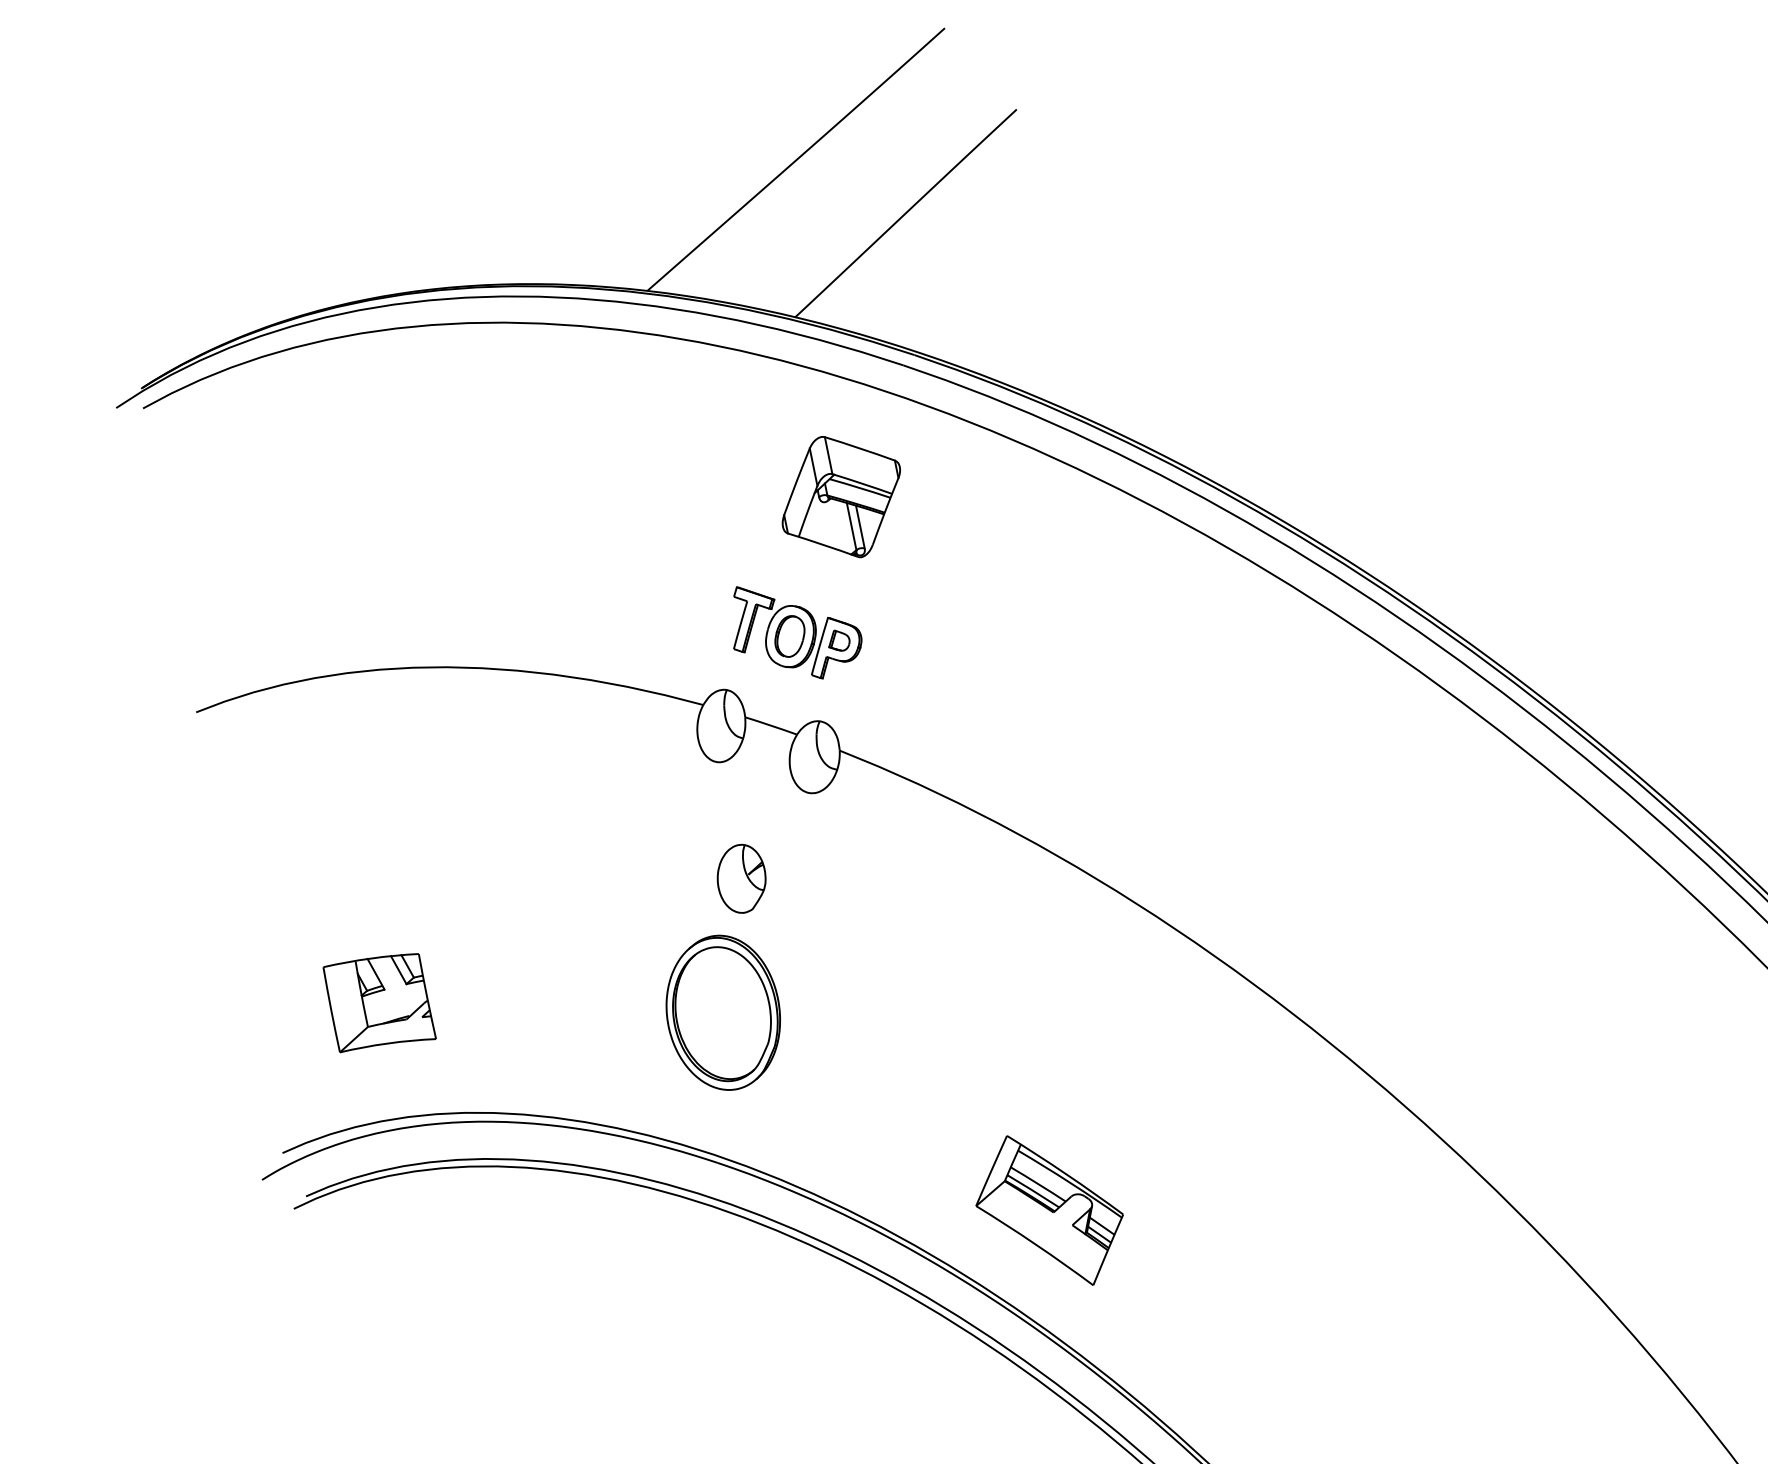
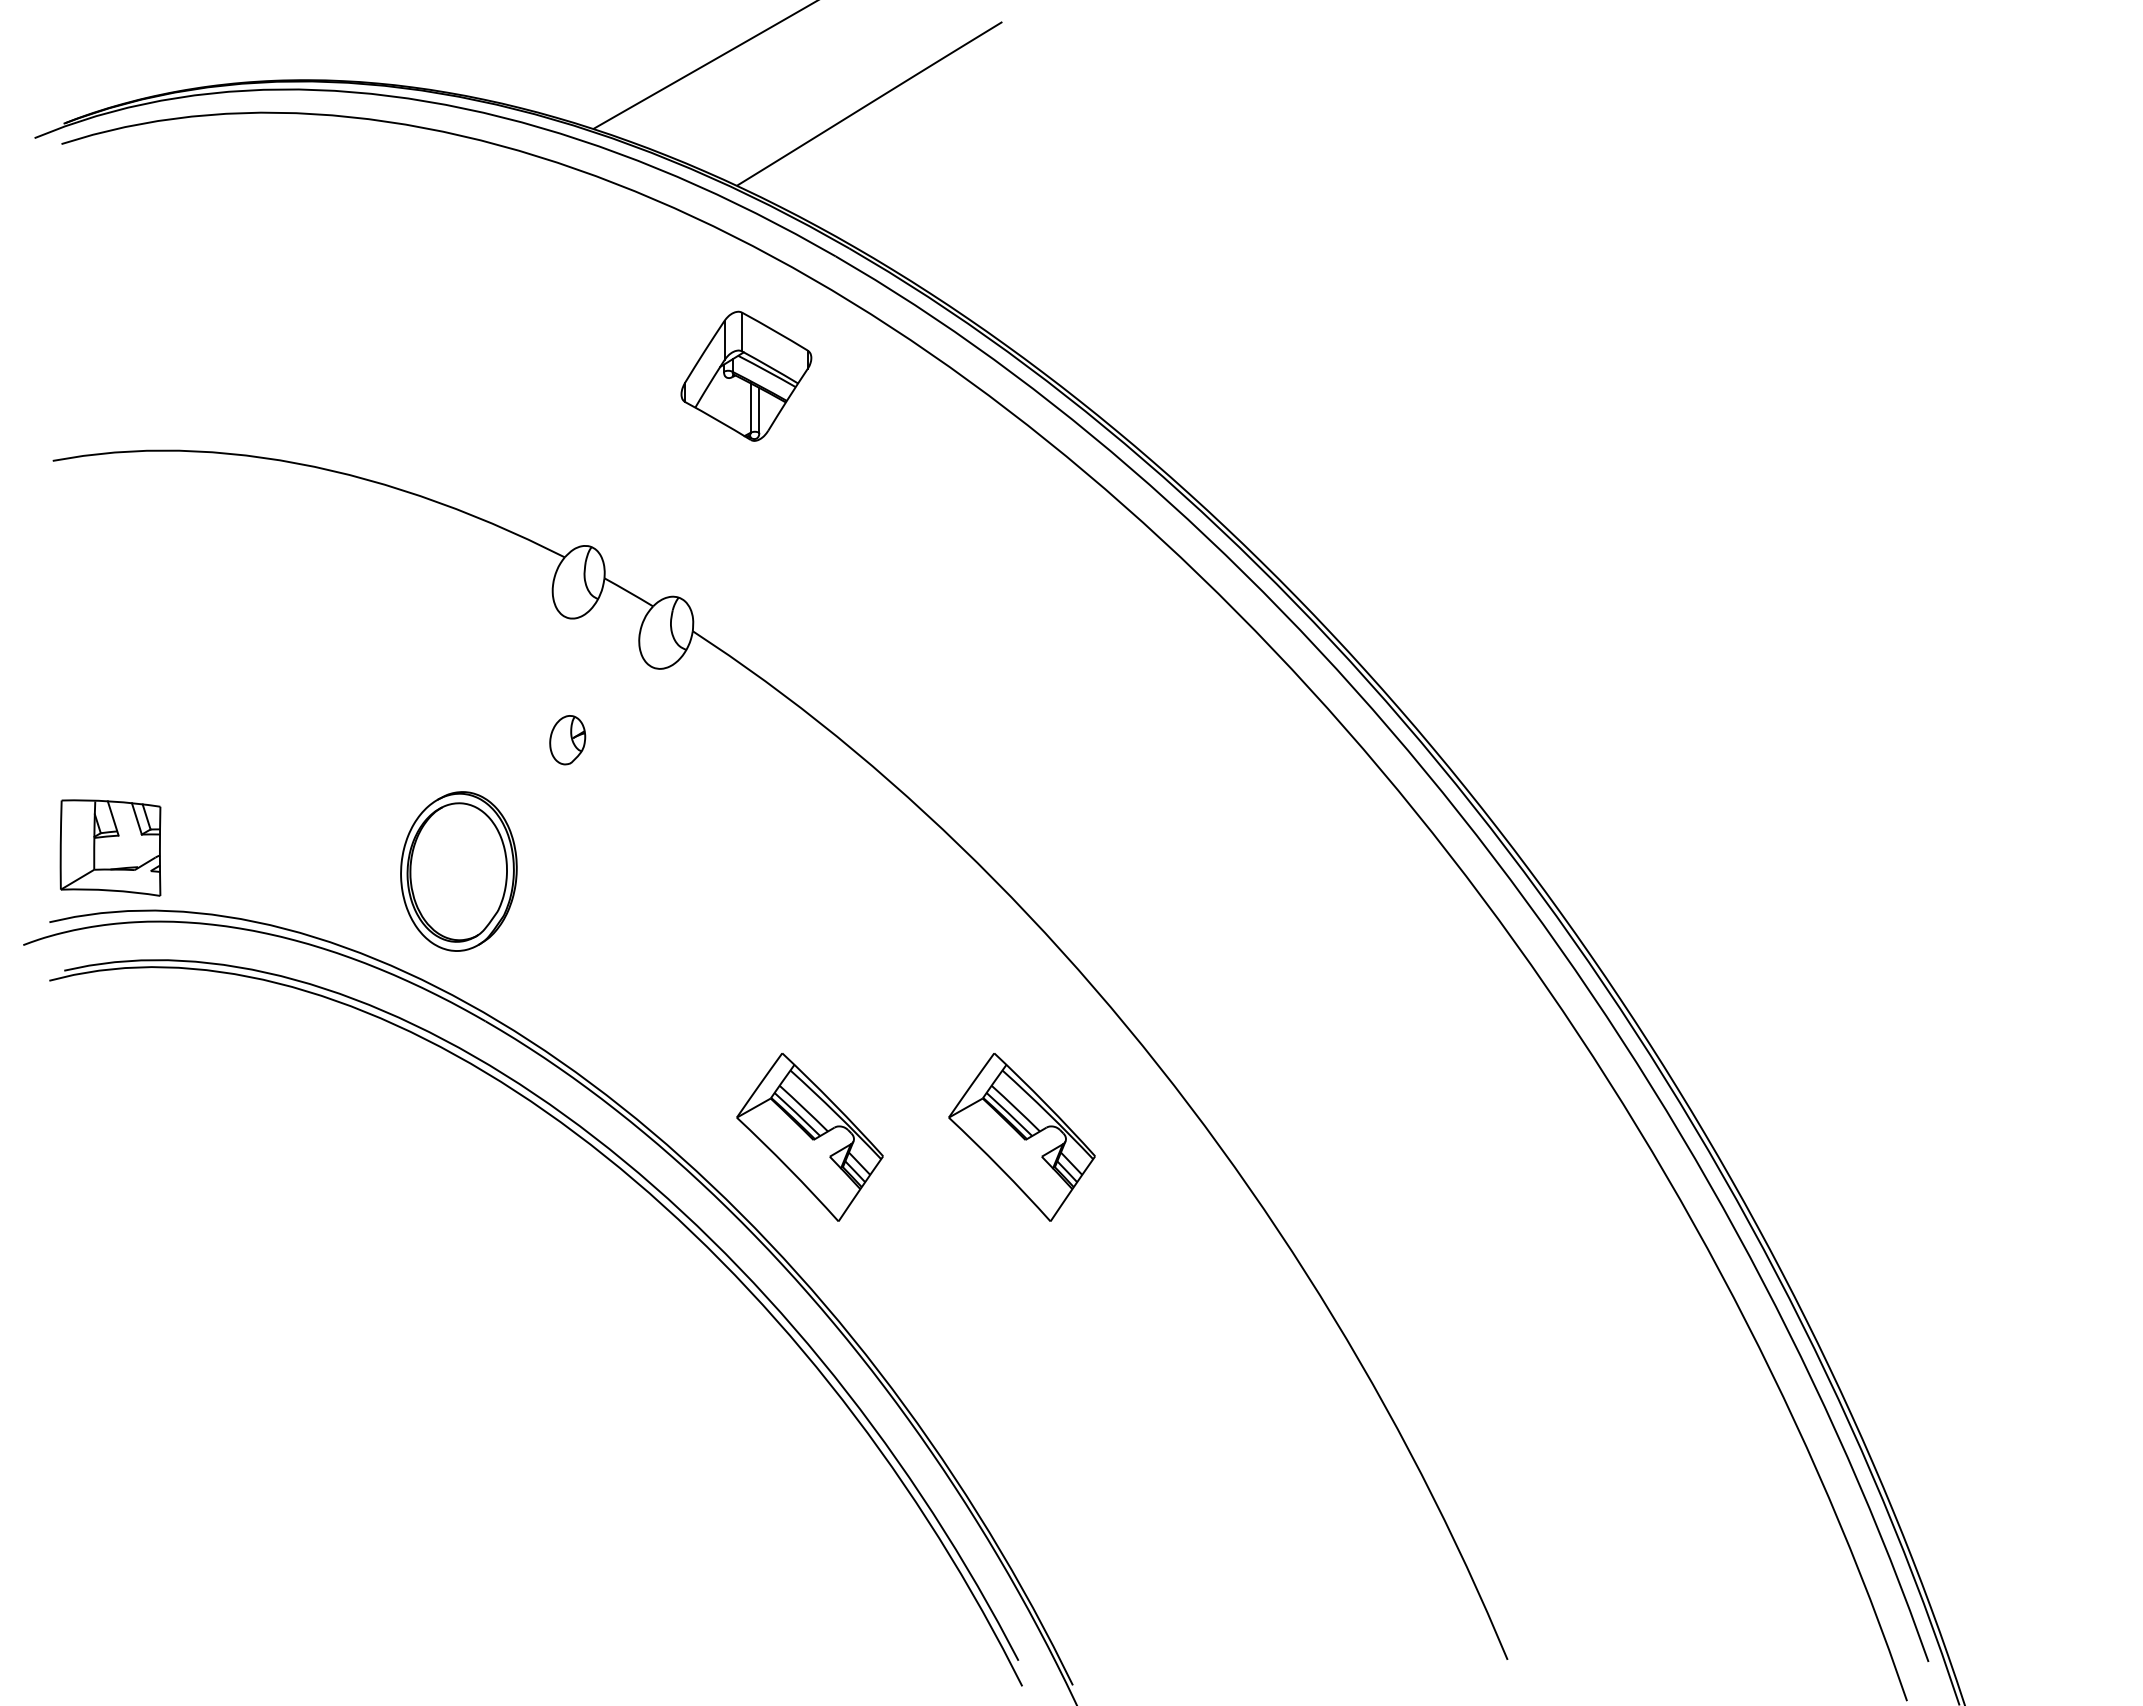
part: (795, 629) -> (672, 500), removed
part: (741, 878) -> (567, 739), size x0.7
part: (379, 1002) -> (110, 847), moved
part: (722, 1013) -> (458, 871), moved
part: (1251, 1169) -> (1021, 1137), added

